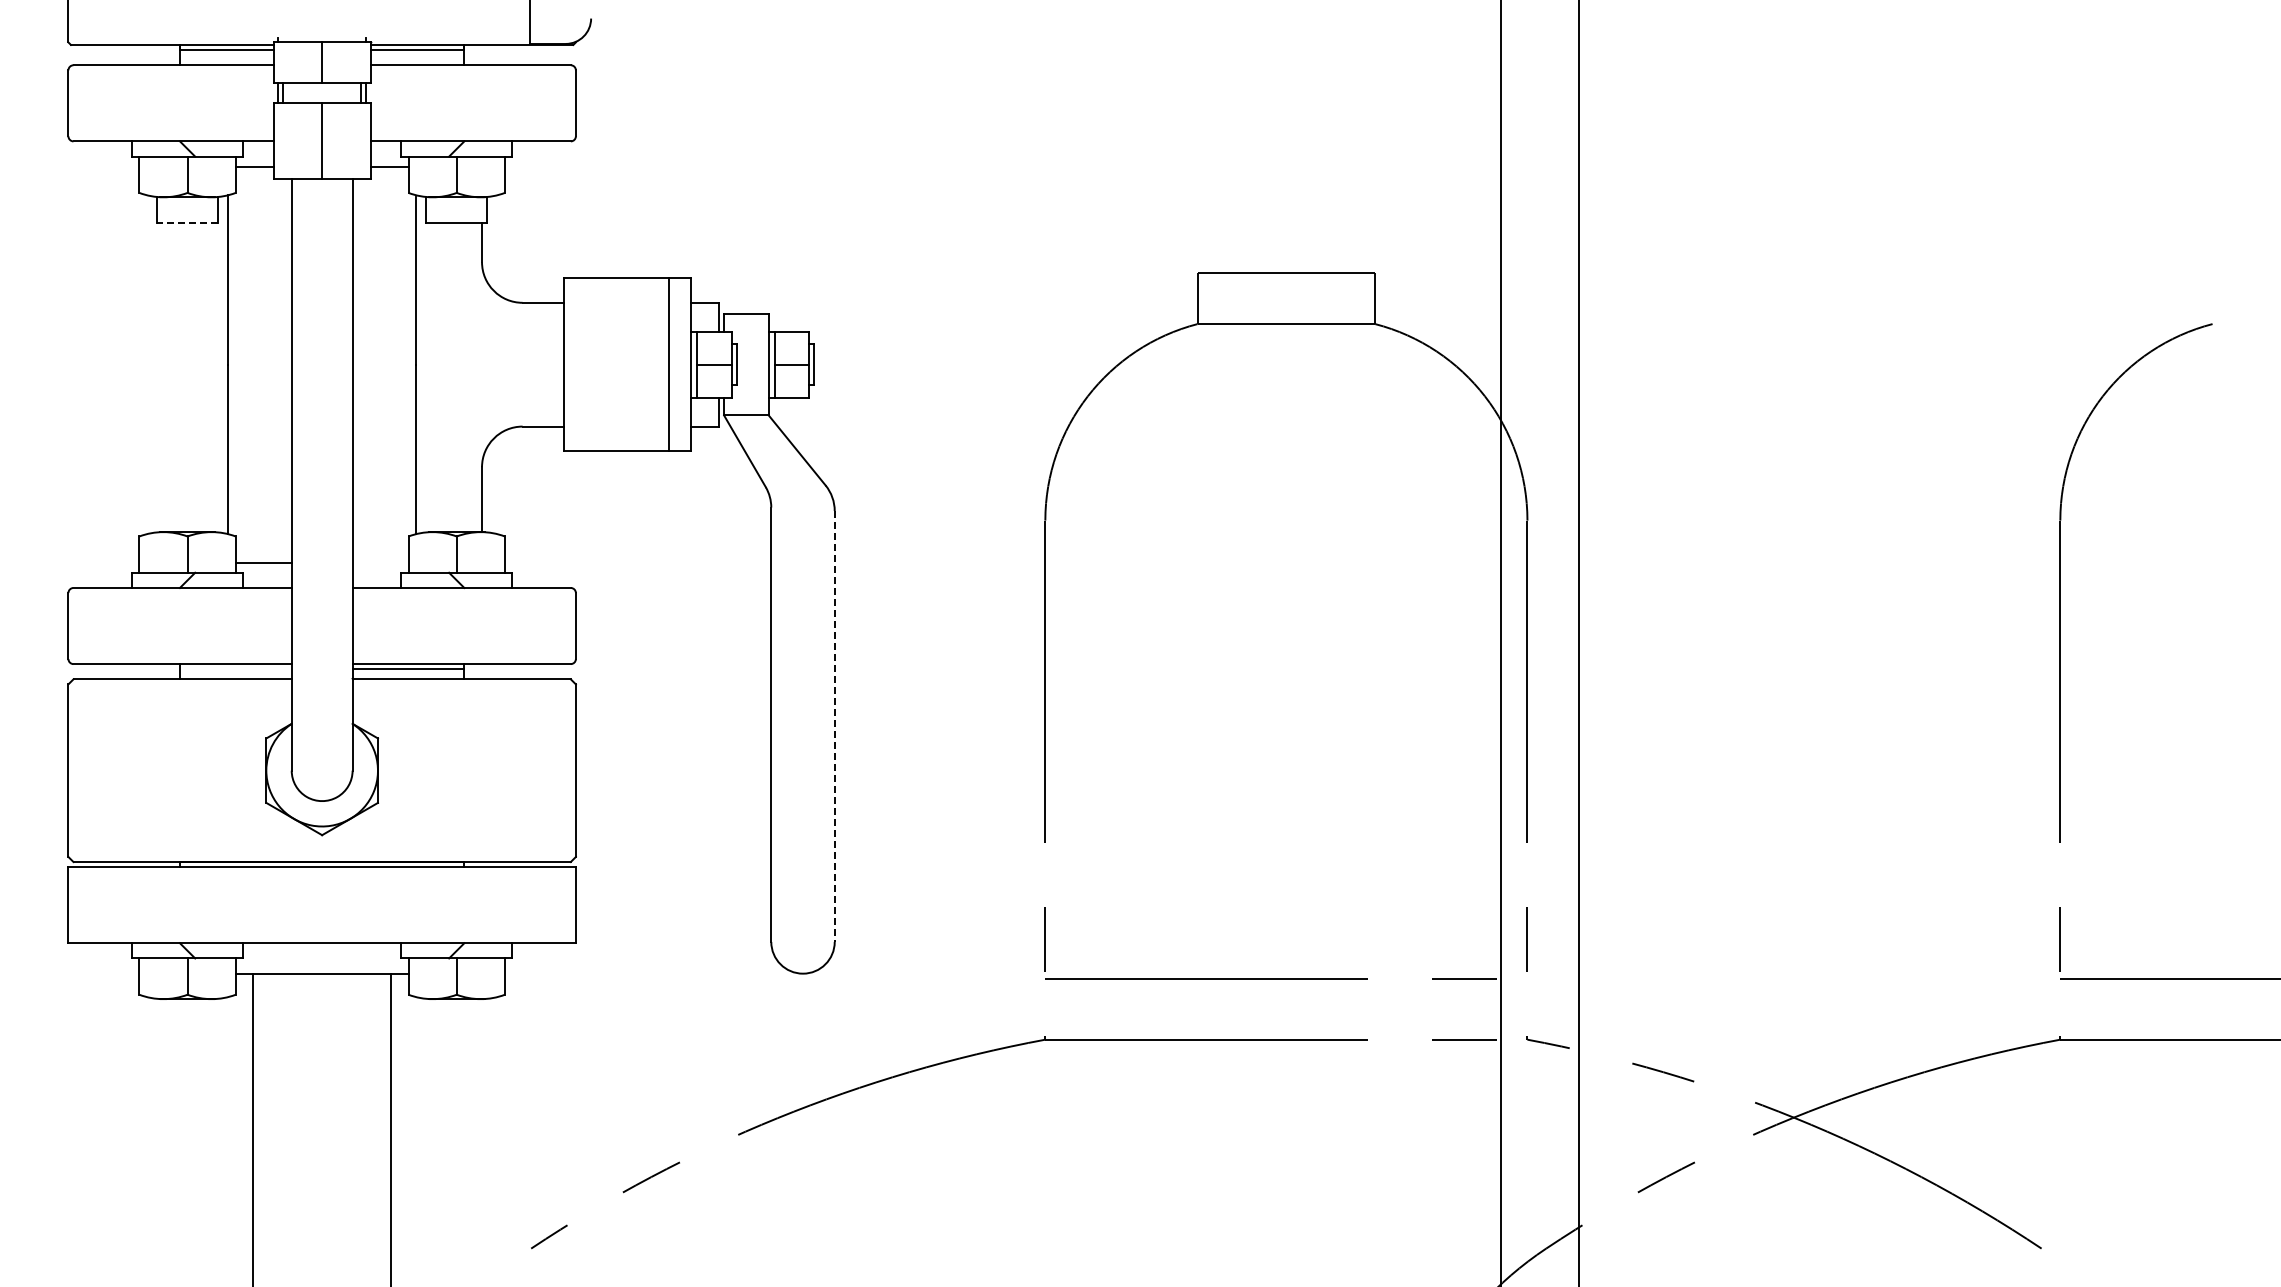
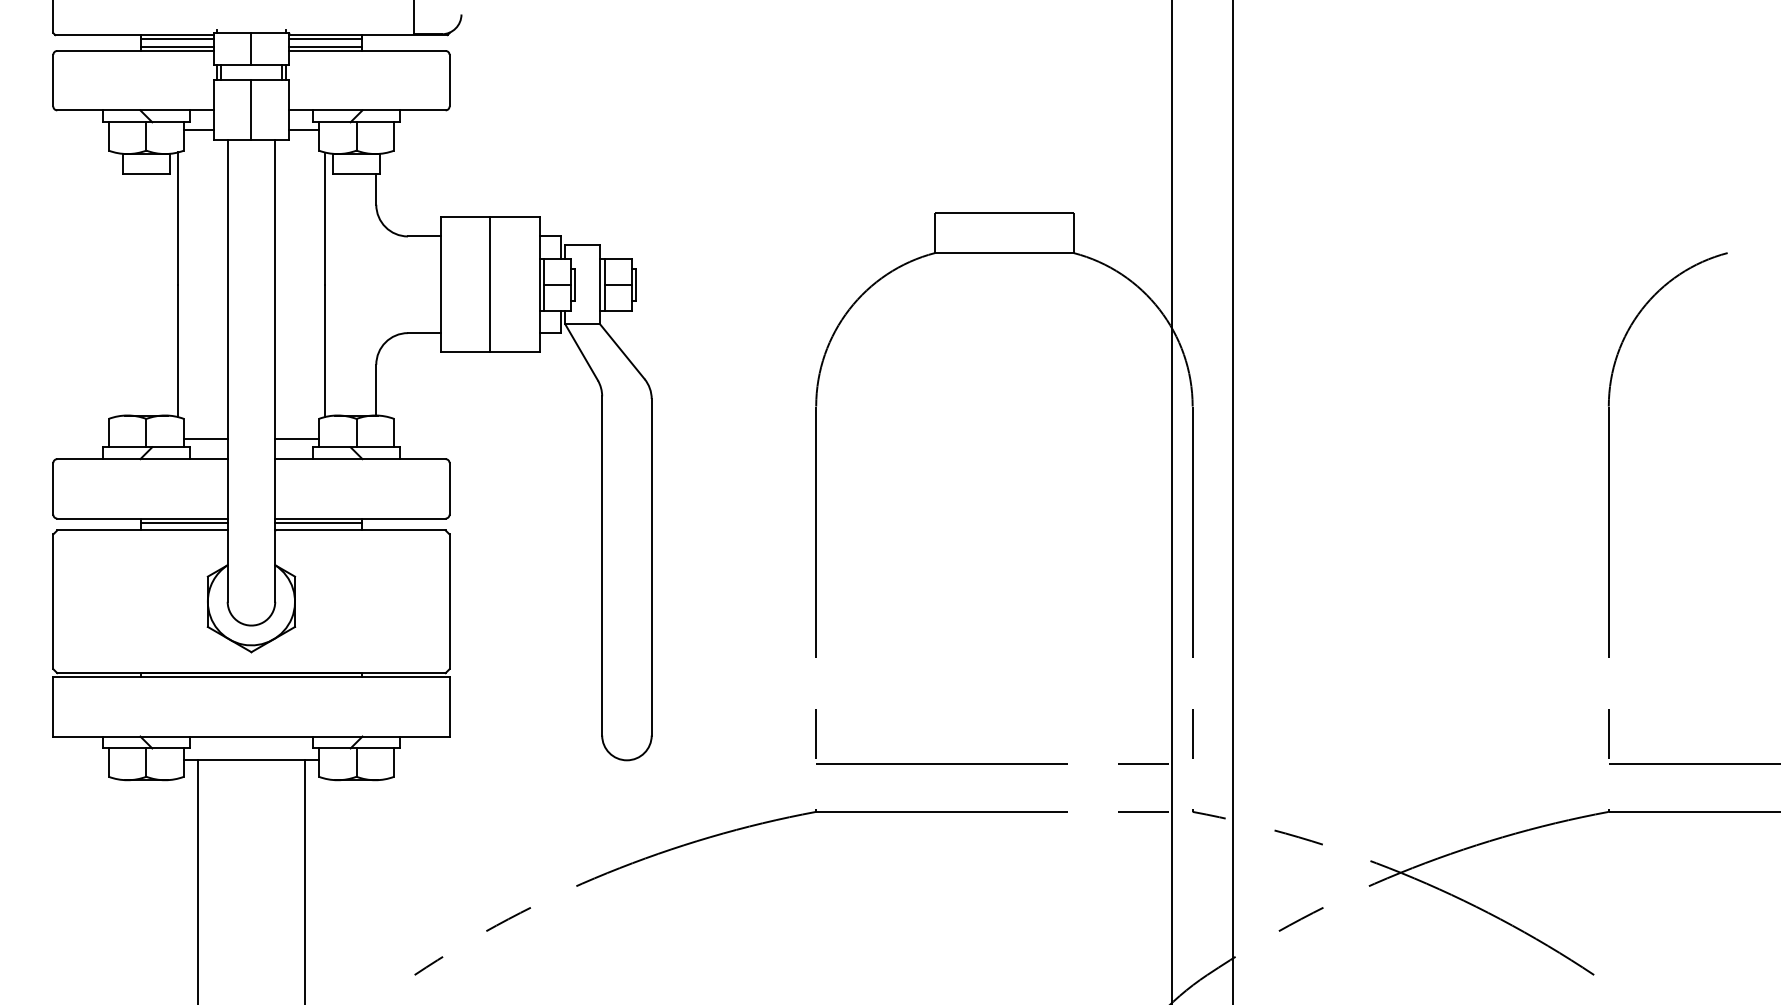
line: (226, 60) -> (176, 47), added
line: (417, 60) -> (325, 47), added
line: (187, 222) -> (146, 173), dashed -> solid
line: (668, 364) -> (489, 284), moved
line: (380, 562) -> (297, 439), added
line: (235, 669) -> (183, 522), added
line: (834, 727) -> (651, 568), dashed -> solid

